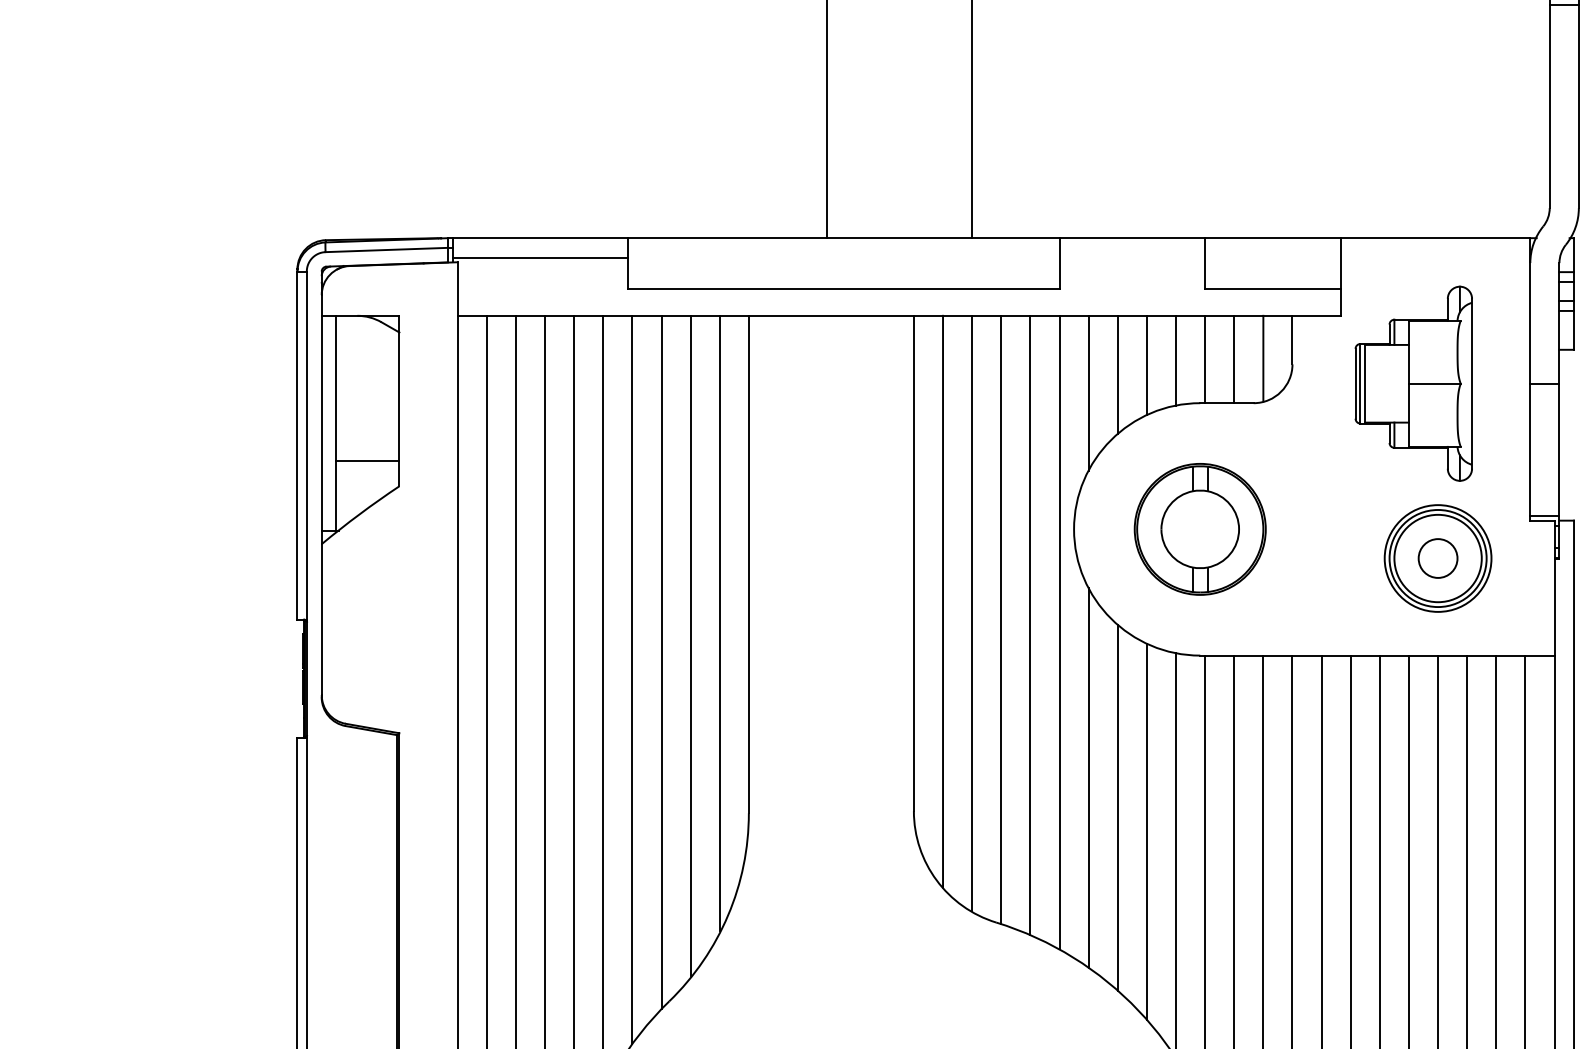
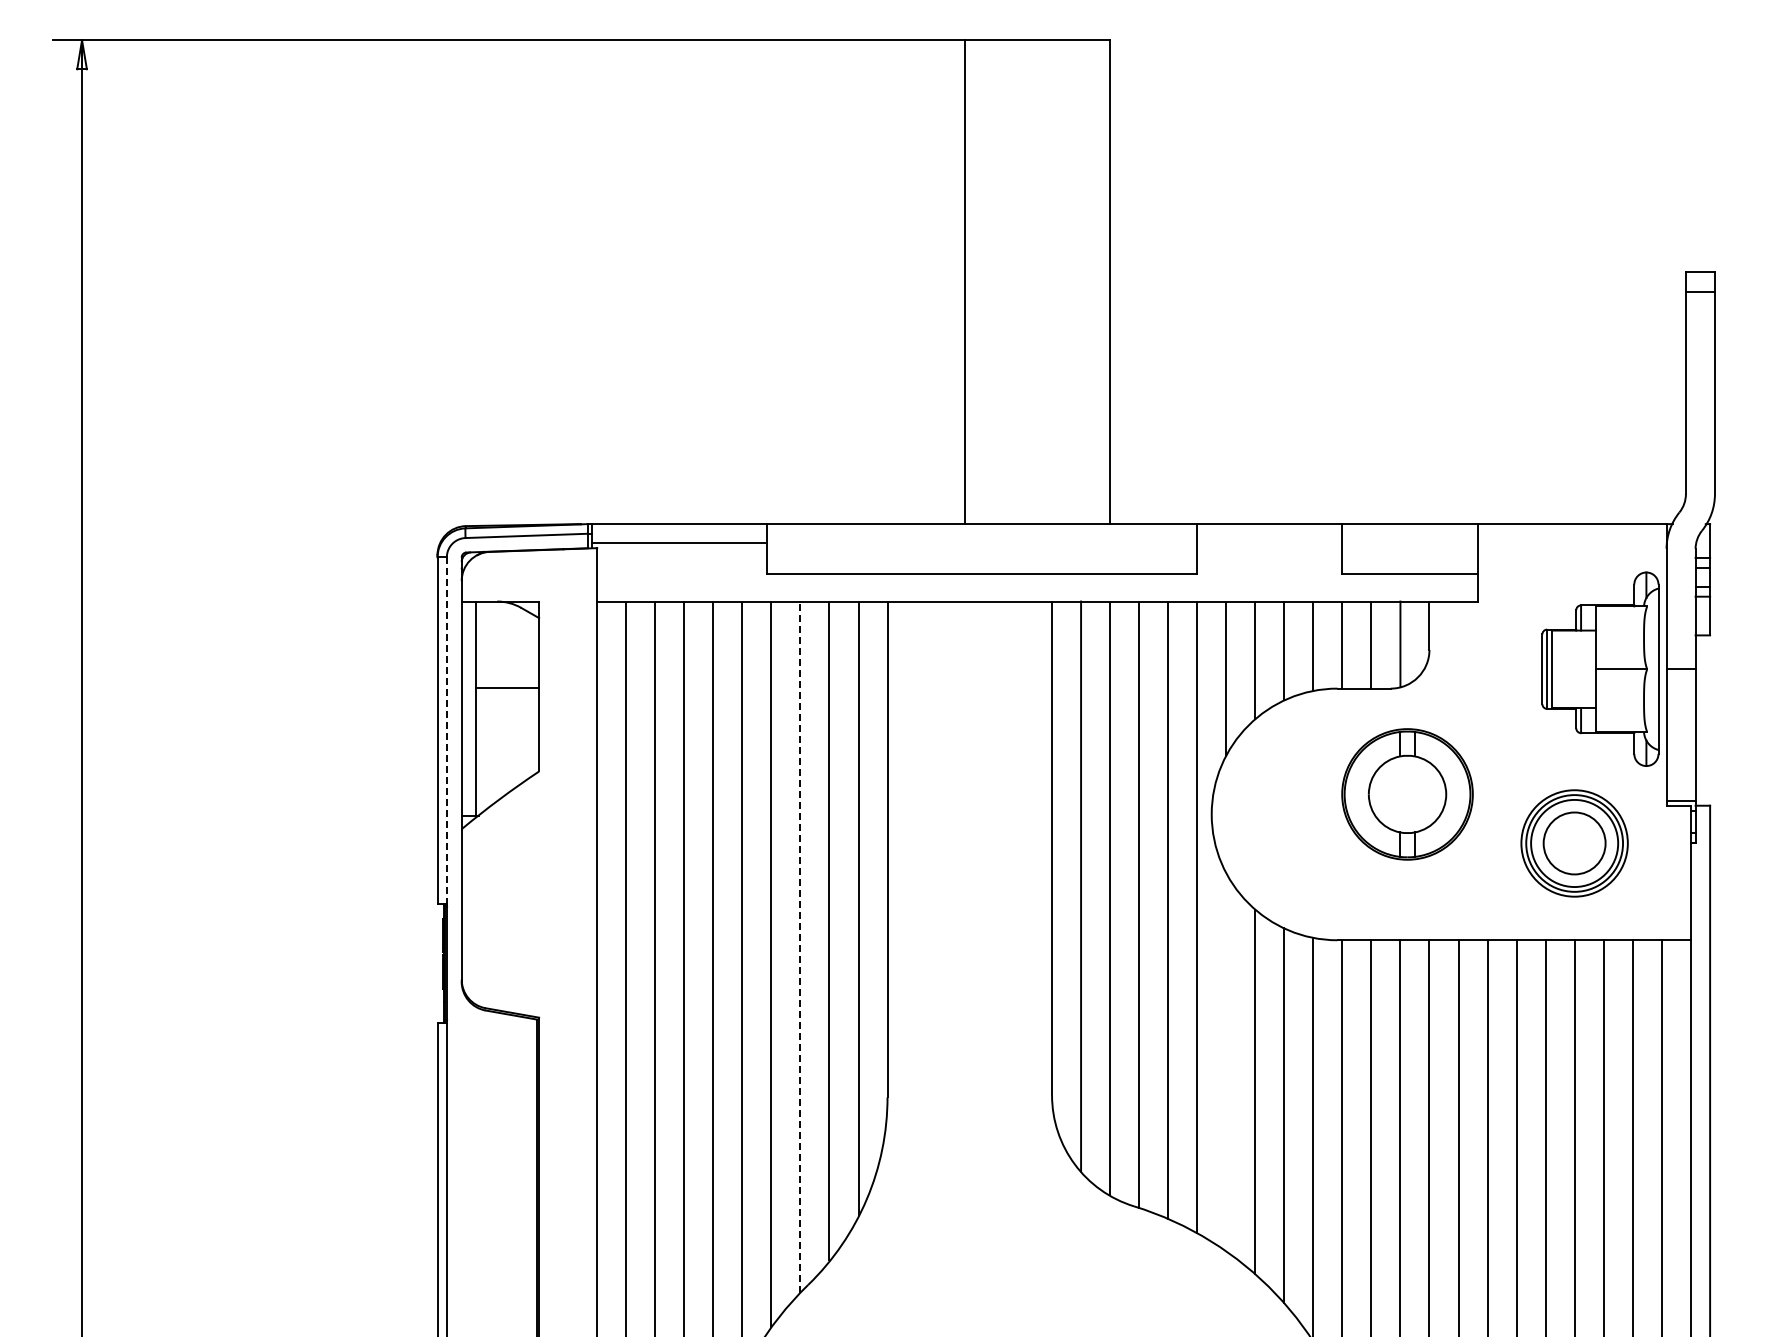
part: (1413, 383) -> (1600, 668), moved
line: (306, 445) -> (446, 730), solid -> dashed
line: (367, 461) -> (507, 687), moved
part: (1200, 529) -> (1407, 794), moved
circle: (1437, 558) -> (1574, 843), size x1.6
line: (661, 662) -> (800, 947), solid -> dashed
line: (1088, 778) -> (1226, 1062), removed

